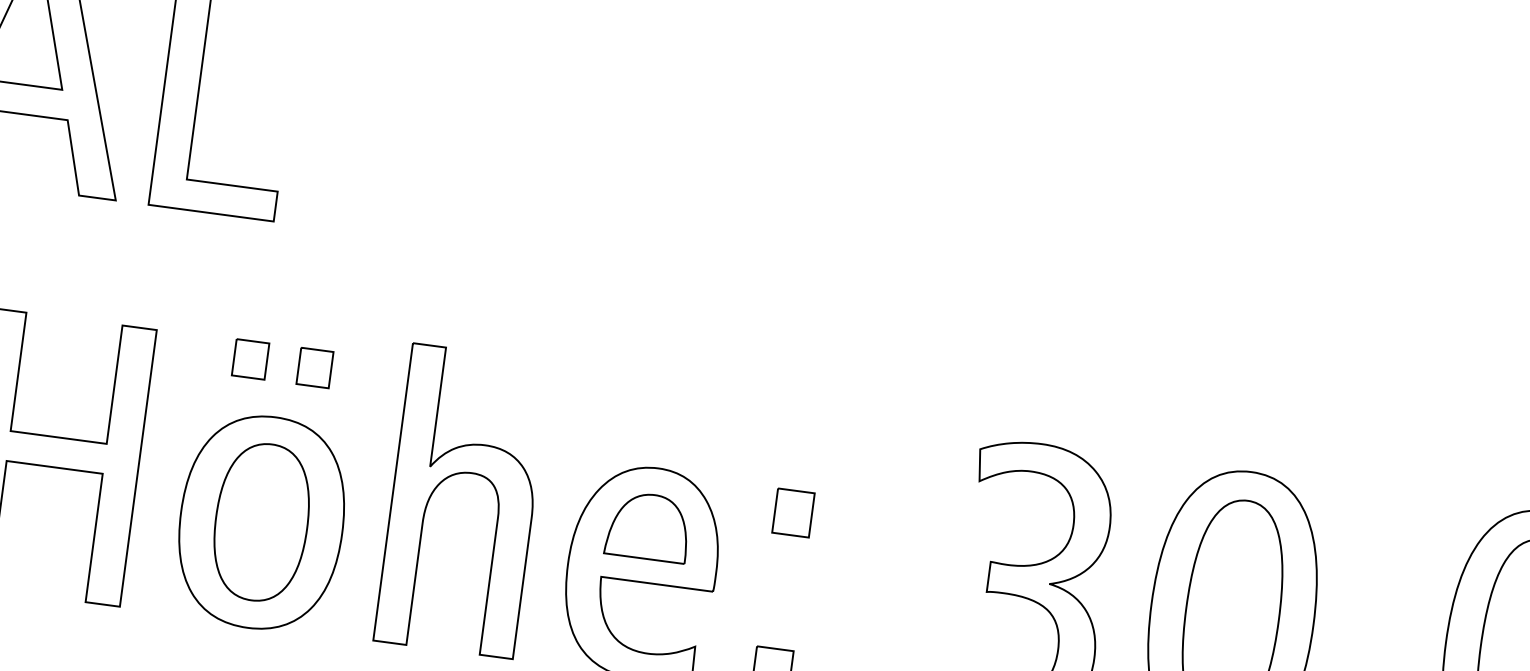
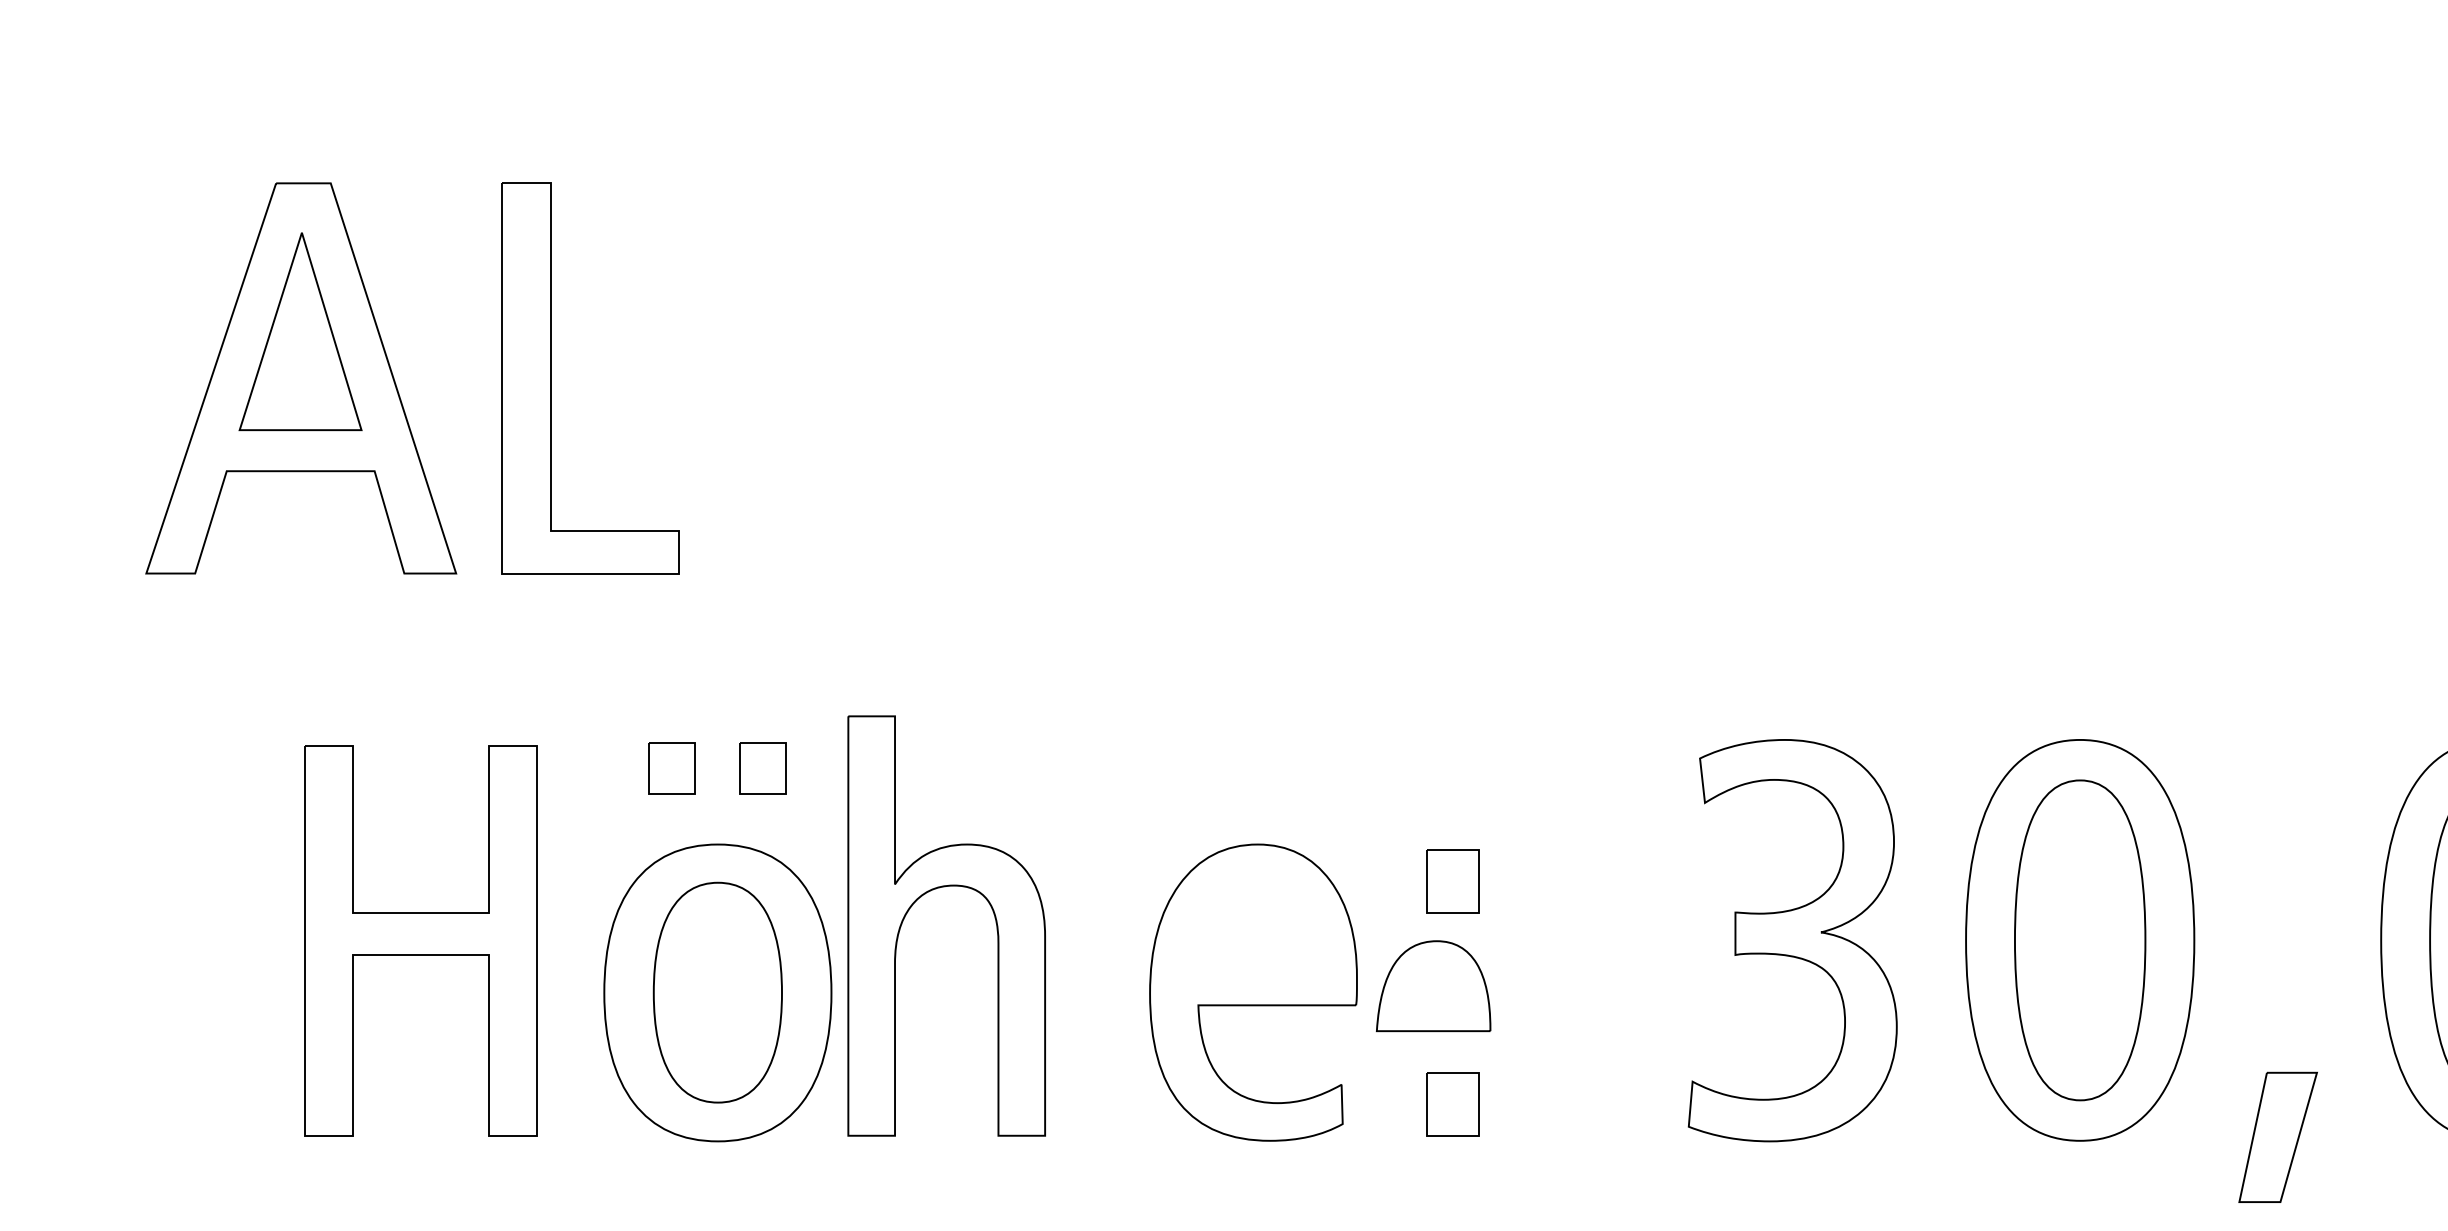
part: (456, 474) -> (933, 890), moved
part: (648, 526) -> (1433, 986), moved

